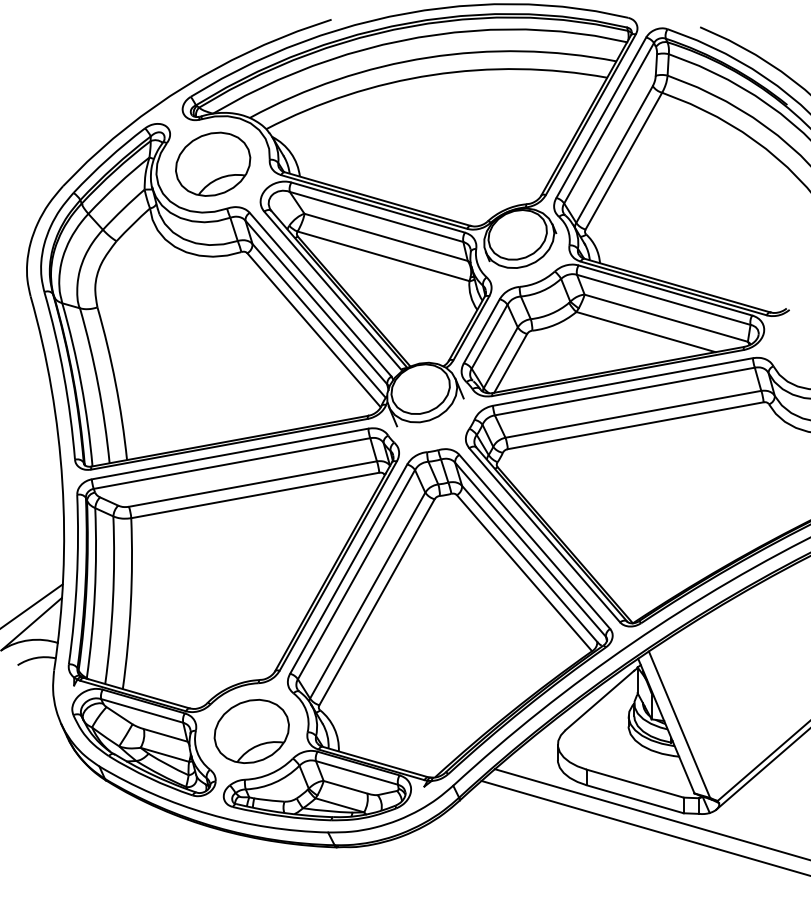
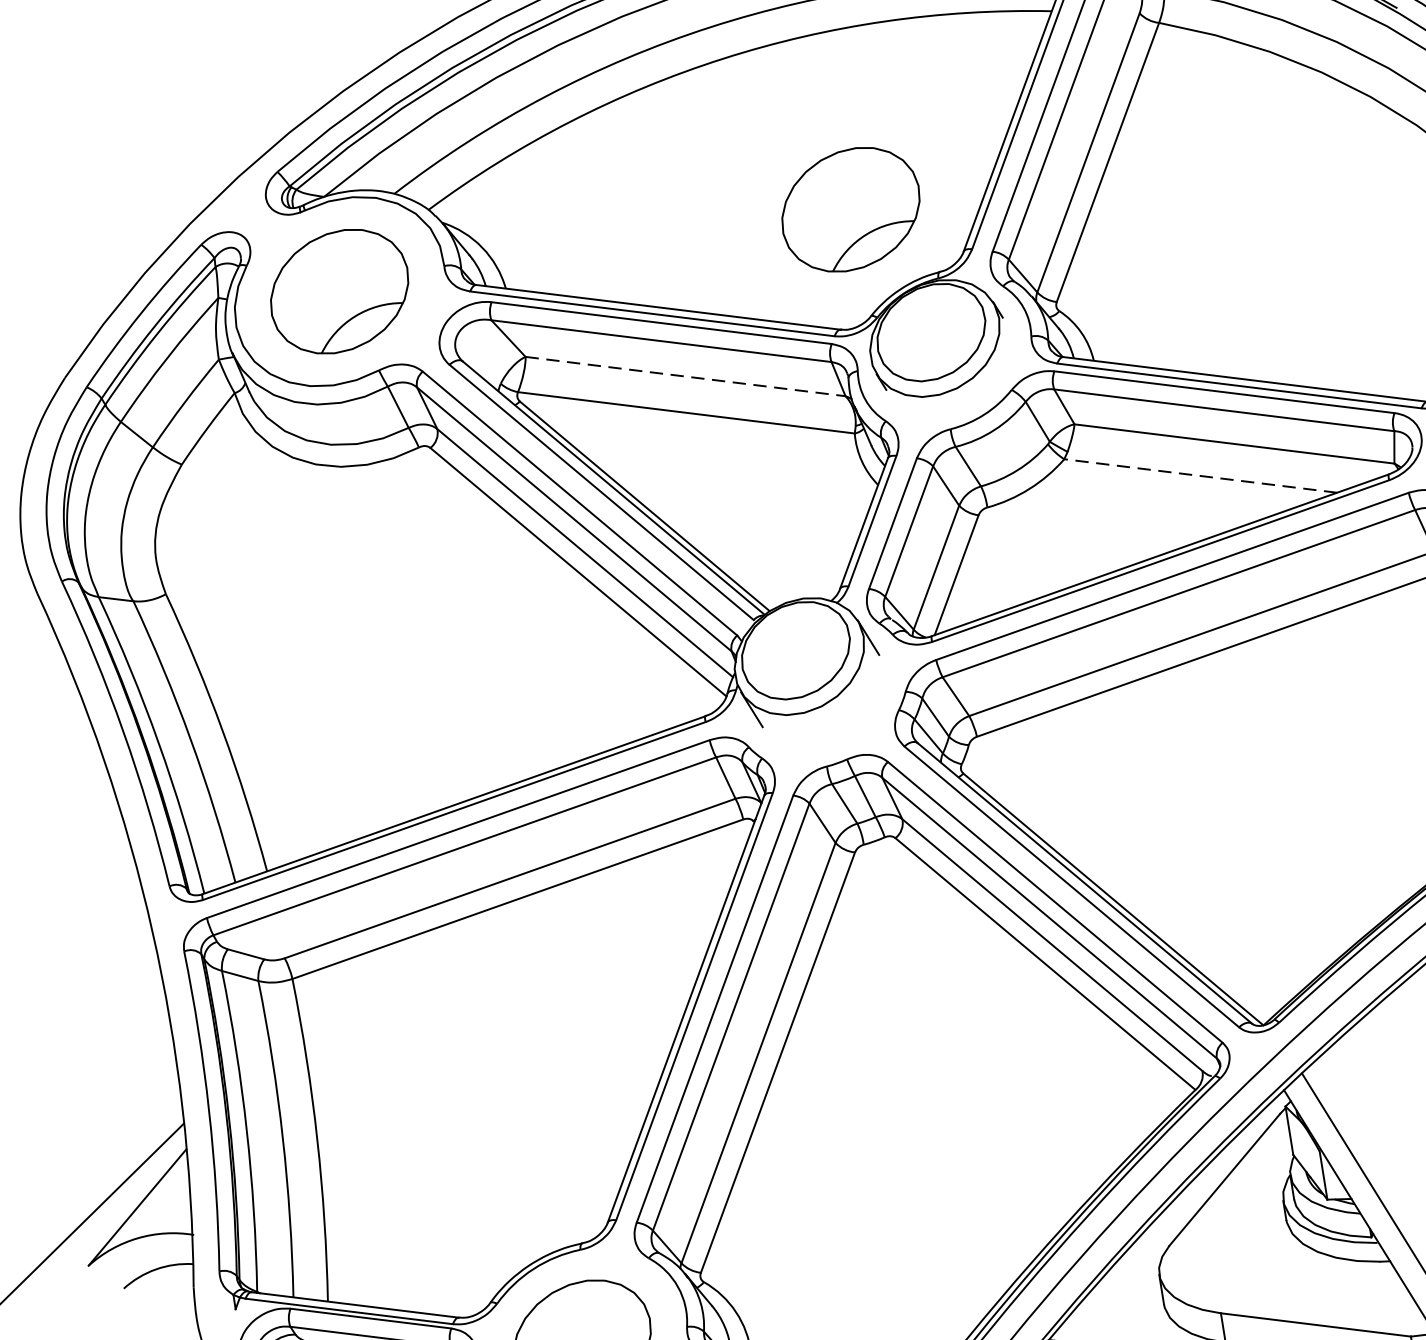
part: (486, 163) -> (851, 208), added
line: (386, 237) -> (686, 376), solid -> dashed
line: (645, 331) -> (1199, 475), solid -> dashed

